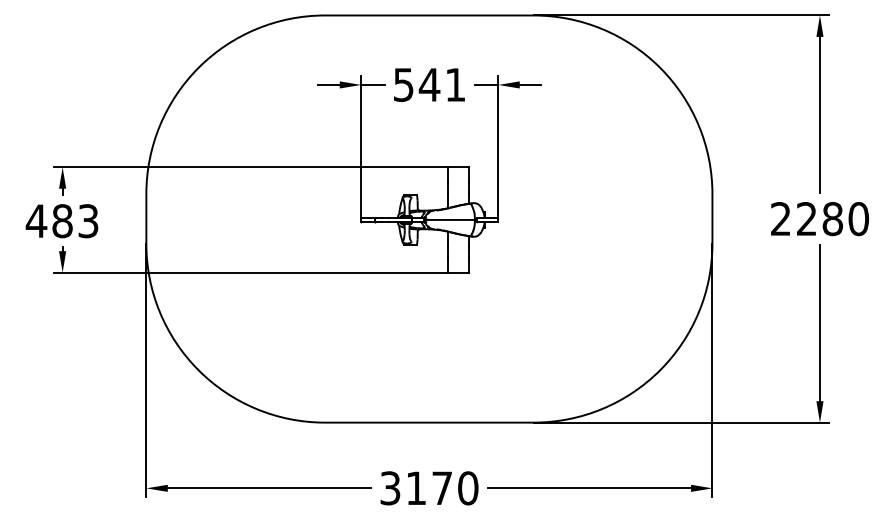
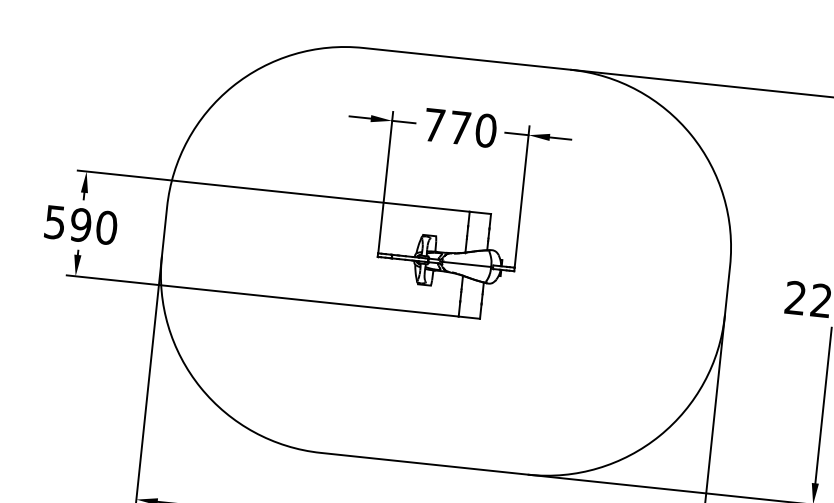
text: (429, 84) -> (460, 127), 541 -> 770
text: (61, 221) -> (79, 225), 483 -> 590

